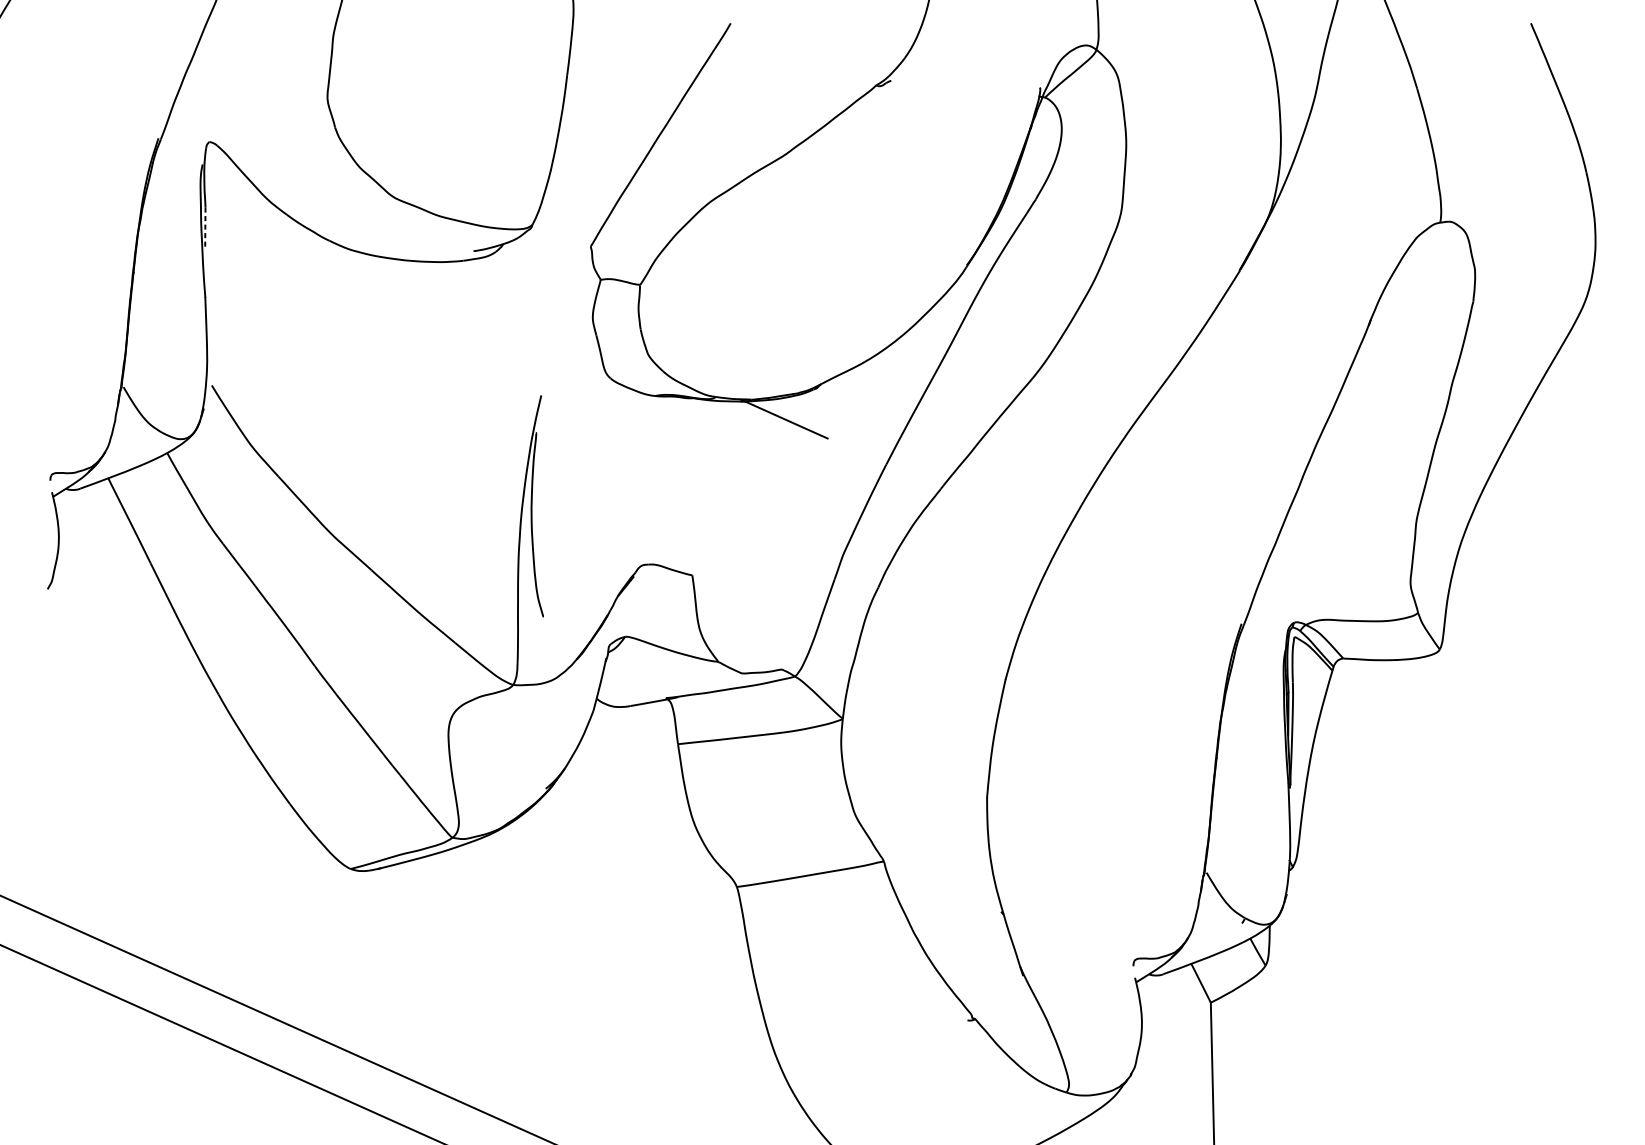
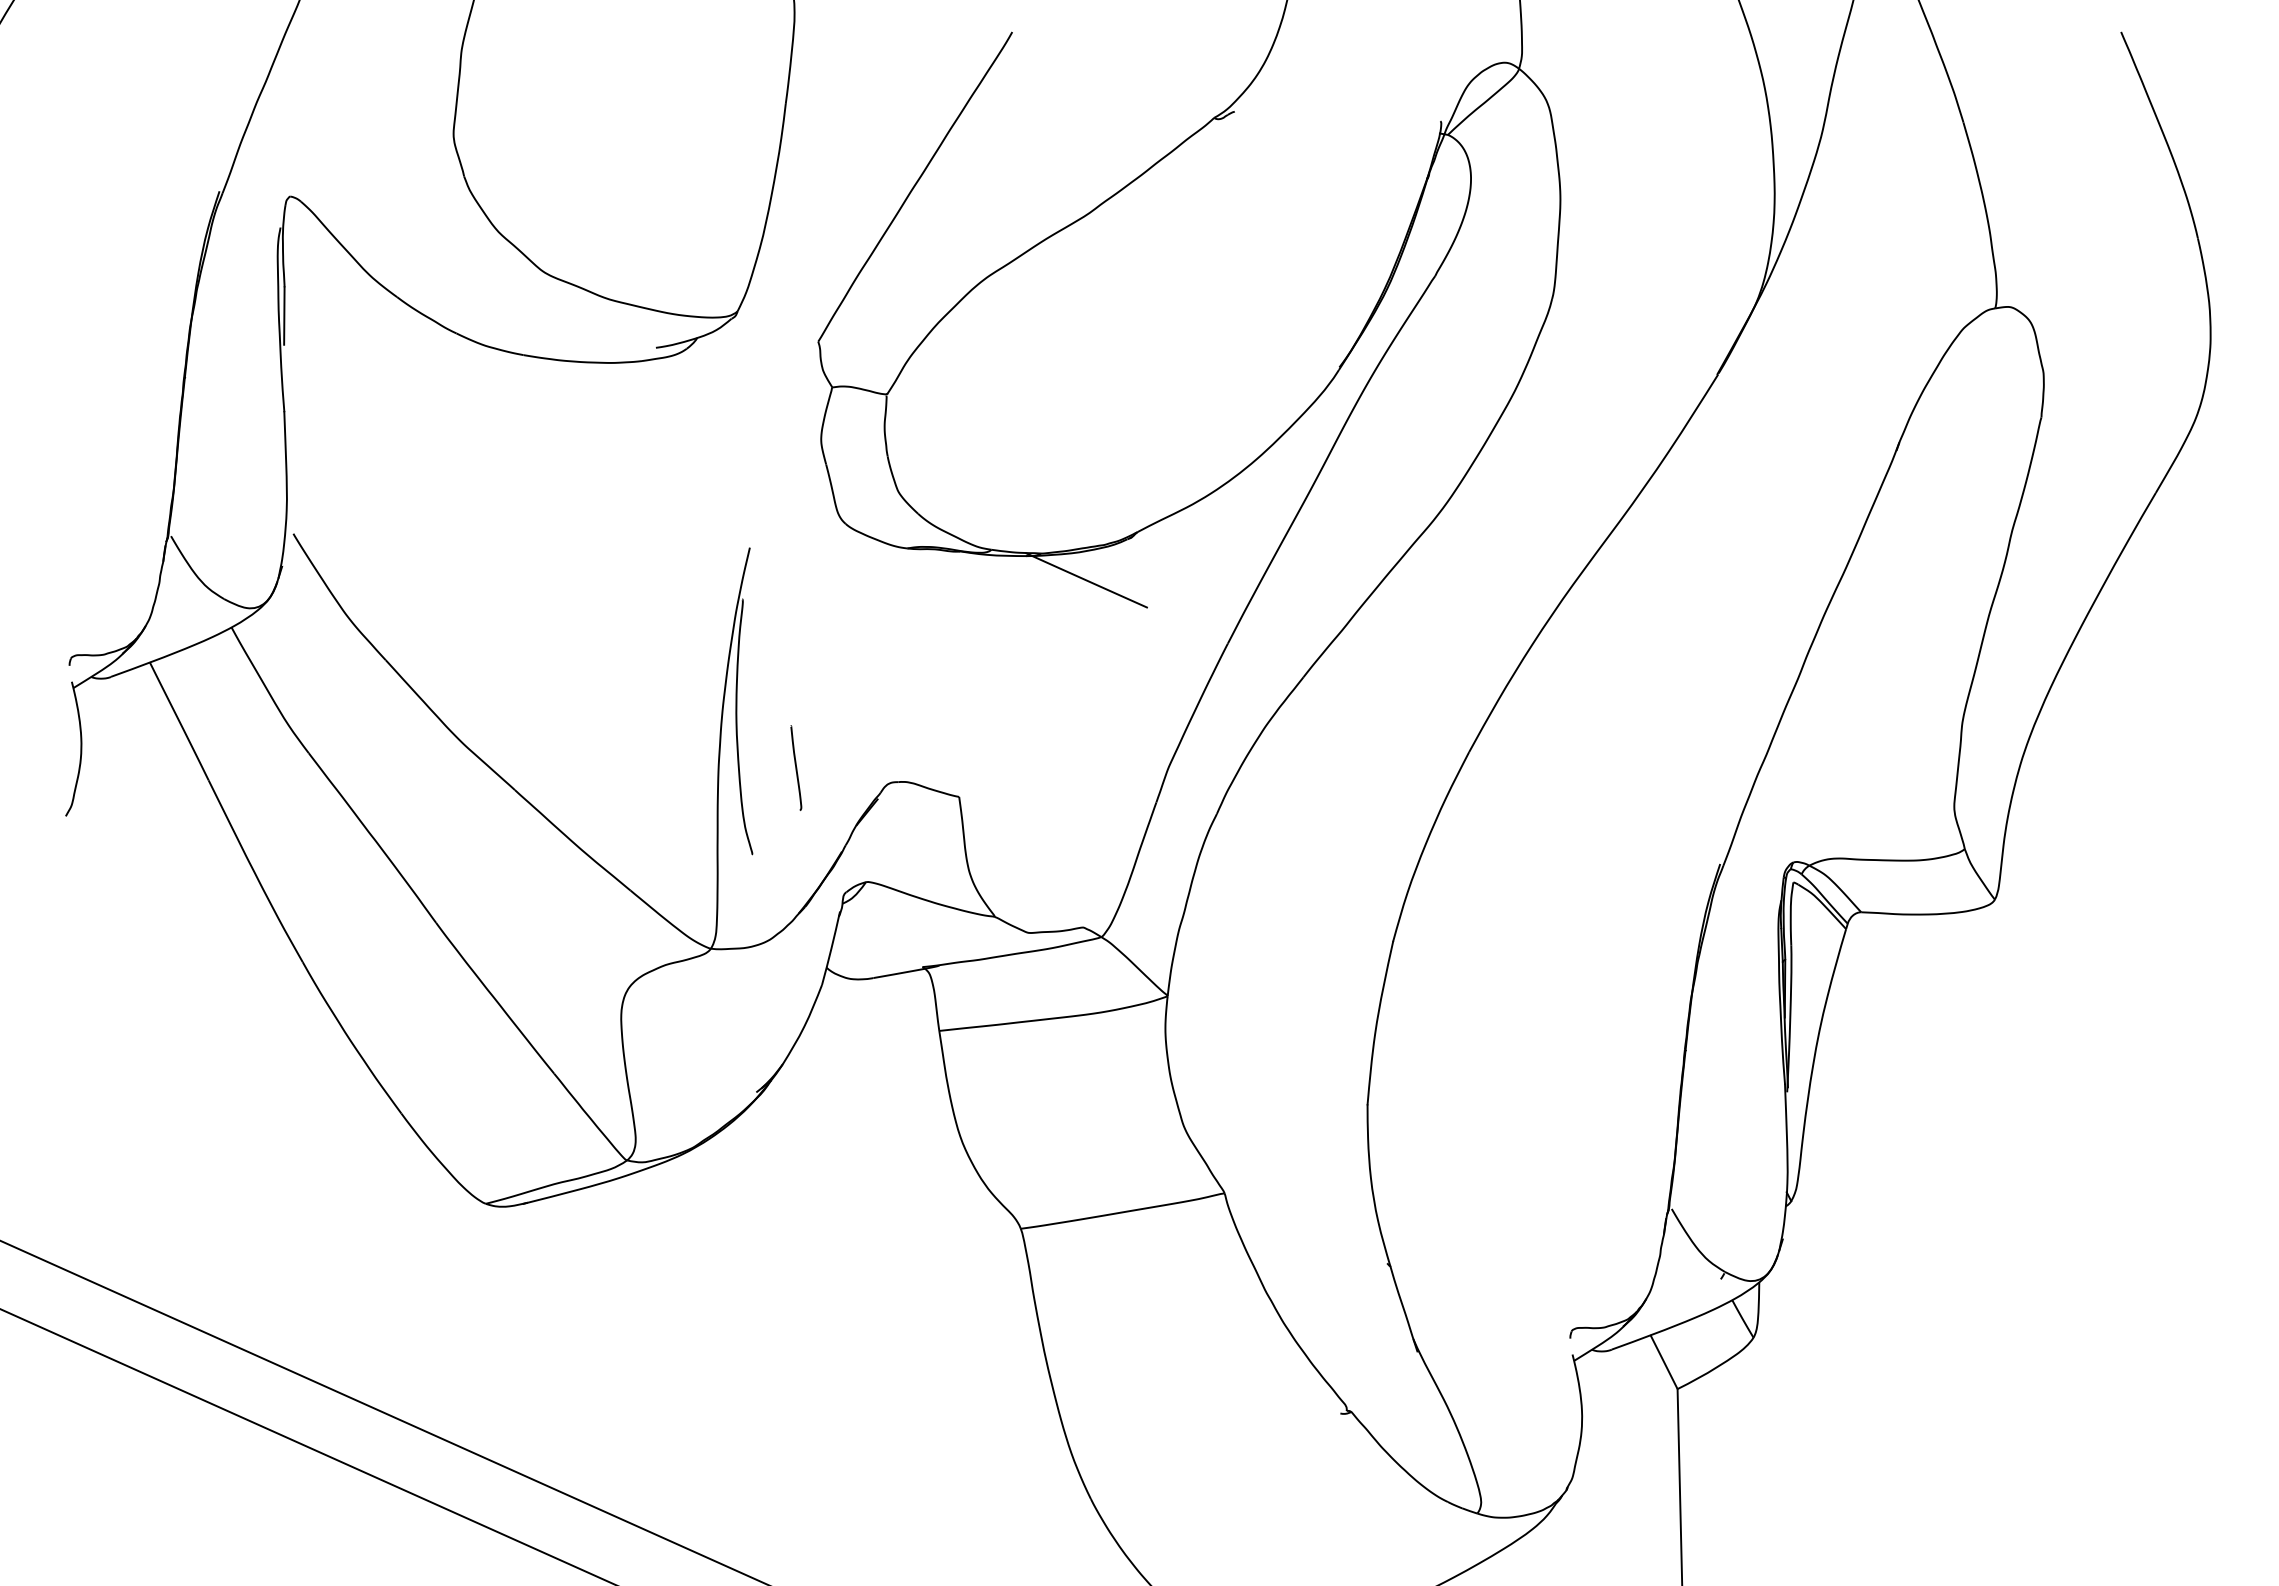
line: (205, 228) -> (284, 316), dashed -> solid
curve: (574, 554) -> (796, 767), added

